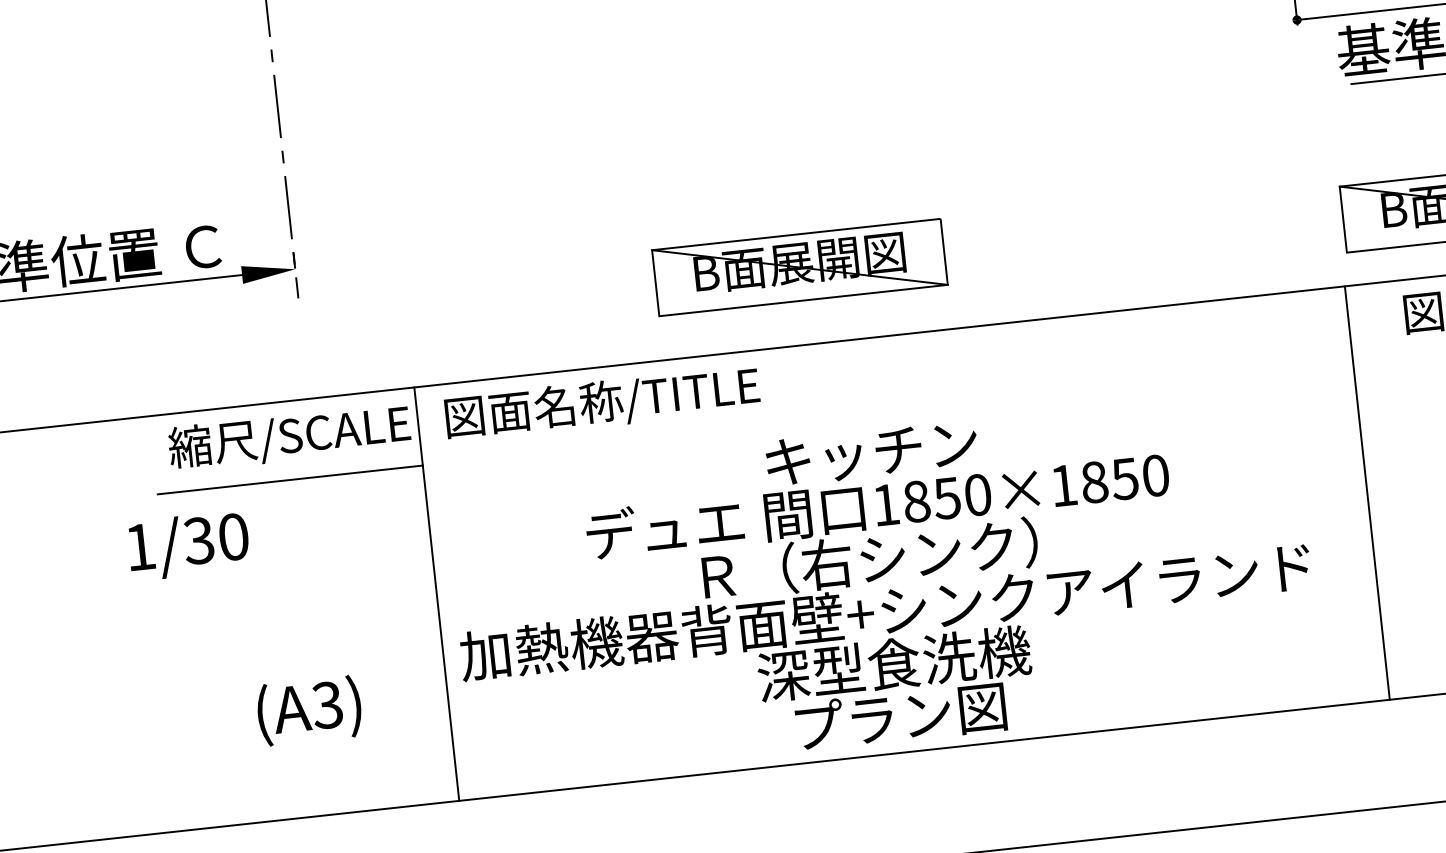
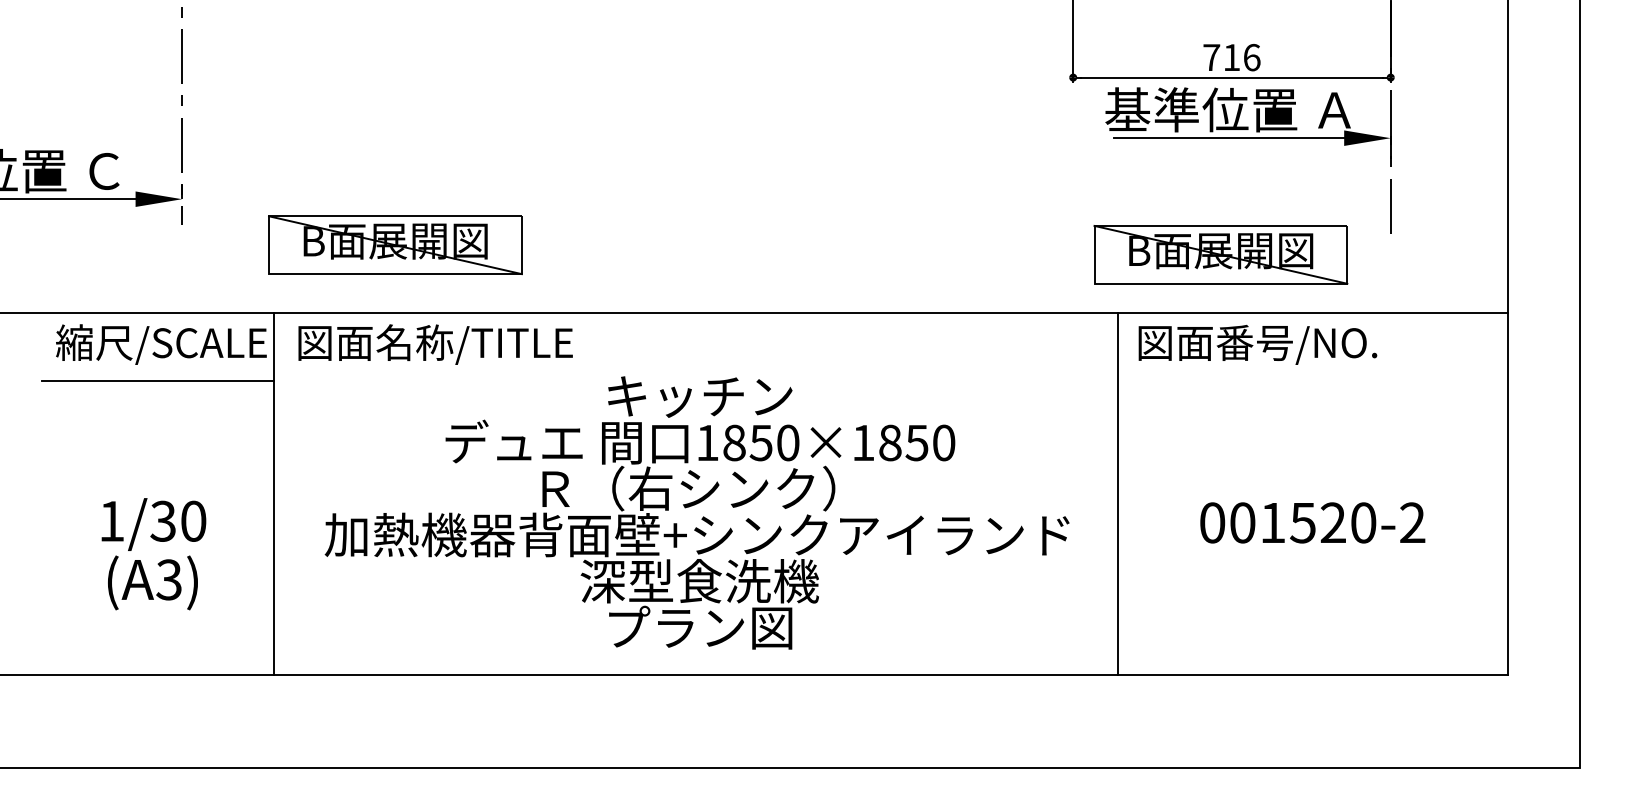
part: (800, 267) -> (395, 245), moved
line: (1367, 492) -> (1117, 493), moved
text: (188, 545) -> (153, 524), moved
text: (881, 585) -> (696, 512), moved

